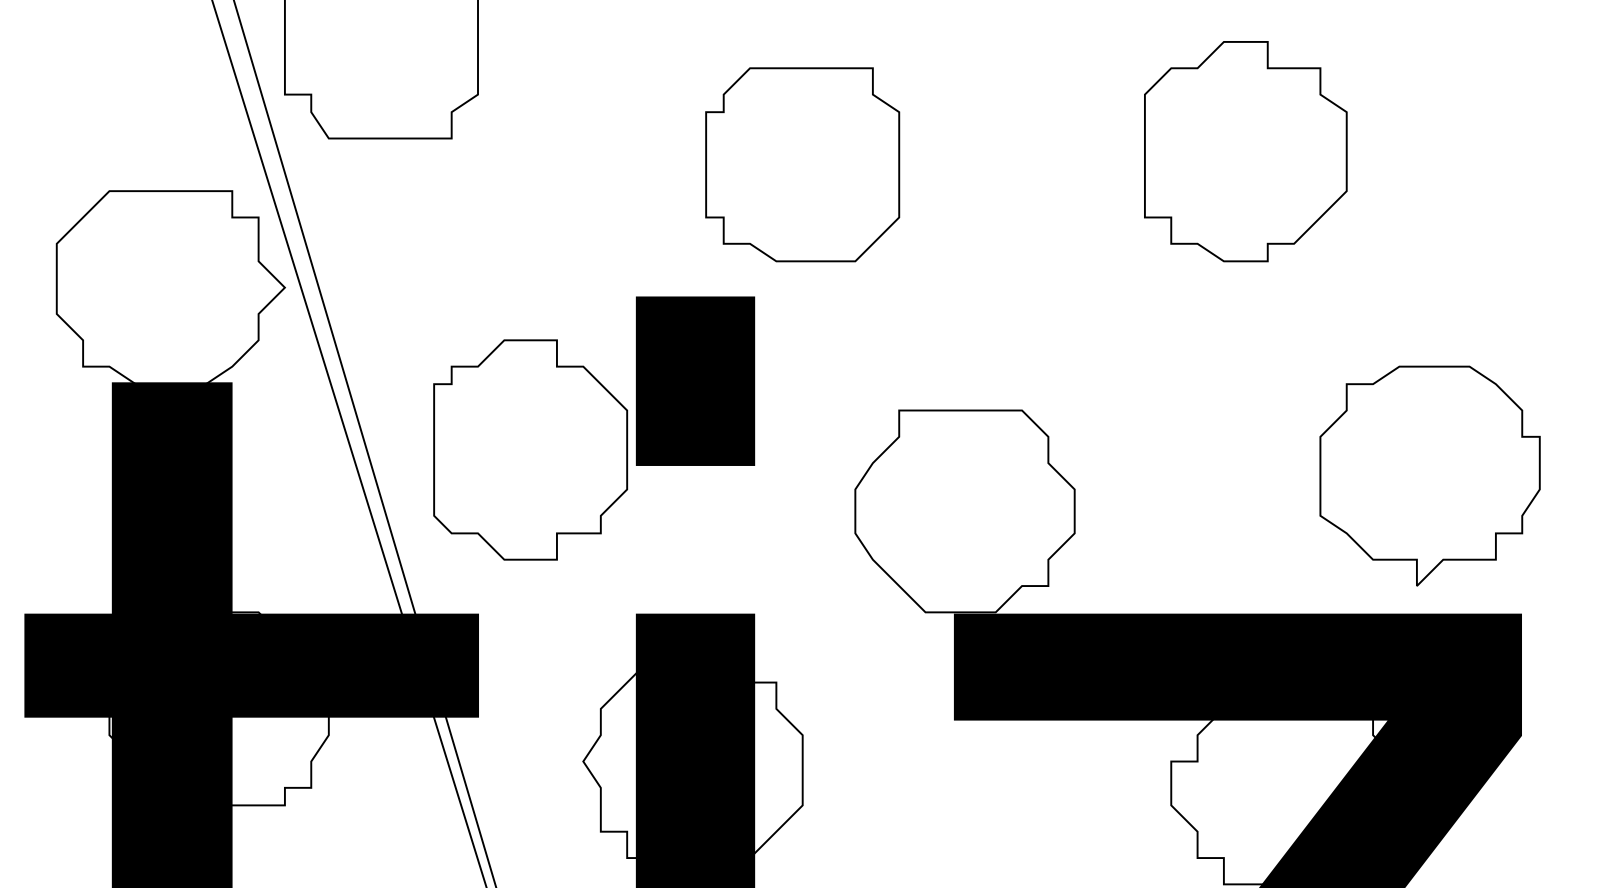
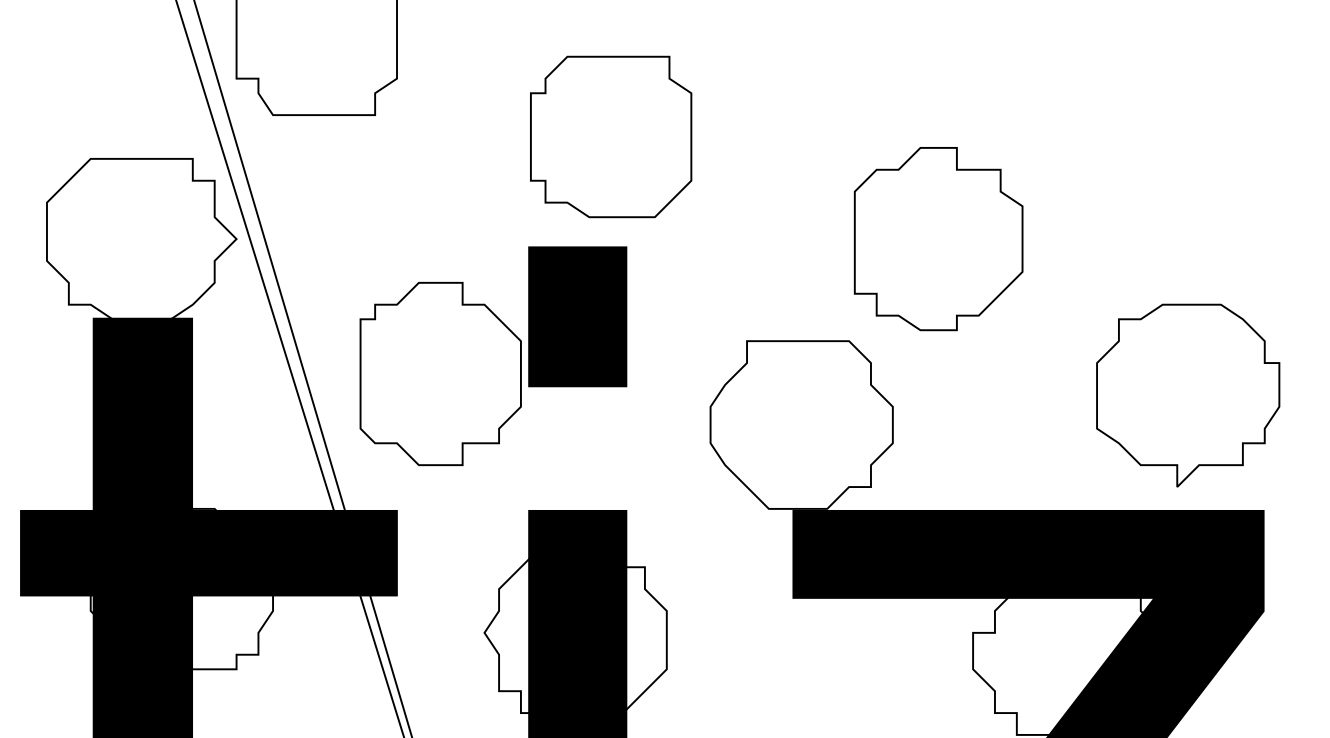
part: (1245, 151) -> (938, 238), moved
part: (802, 164) -> (610, 136), moved

